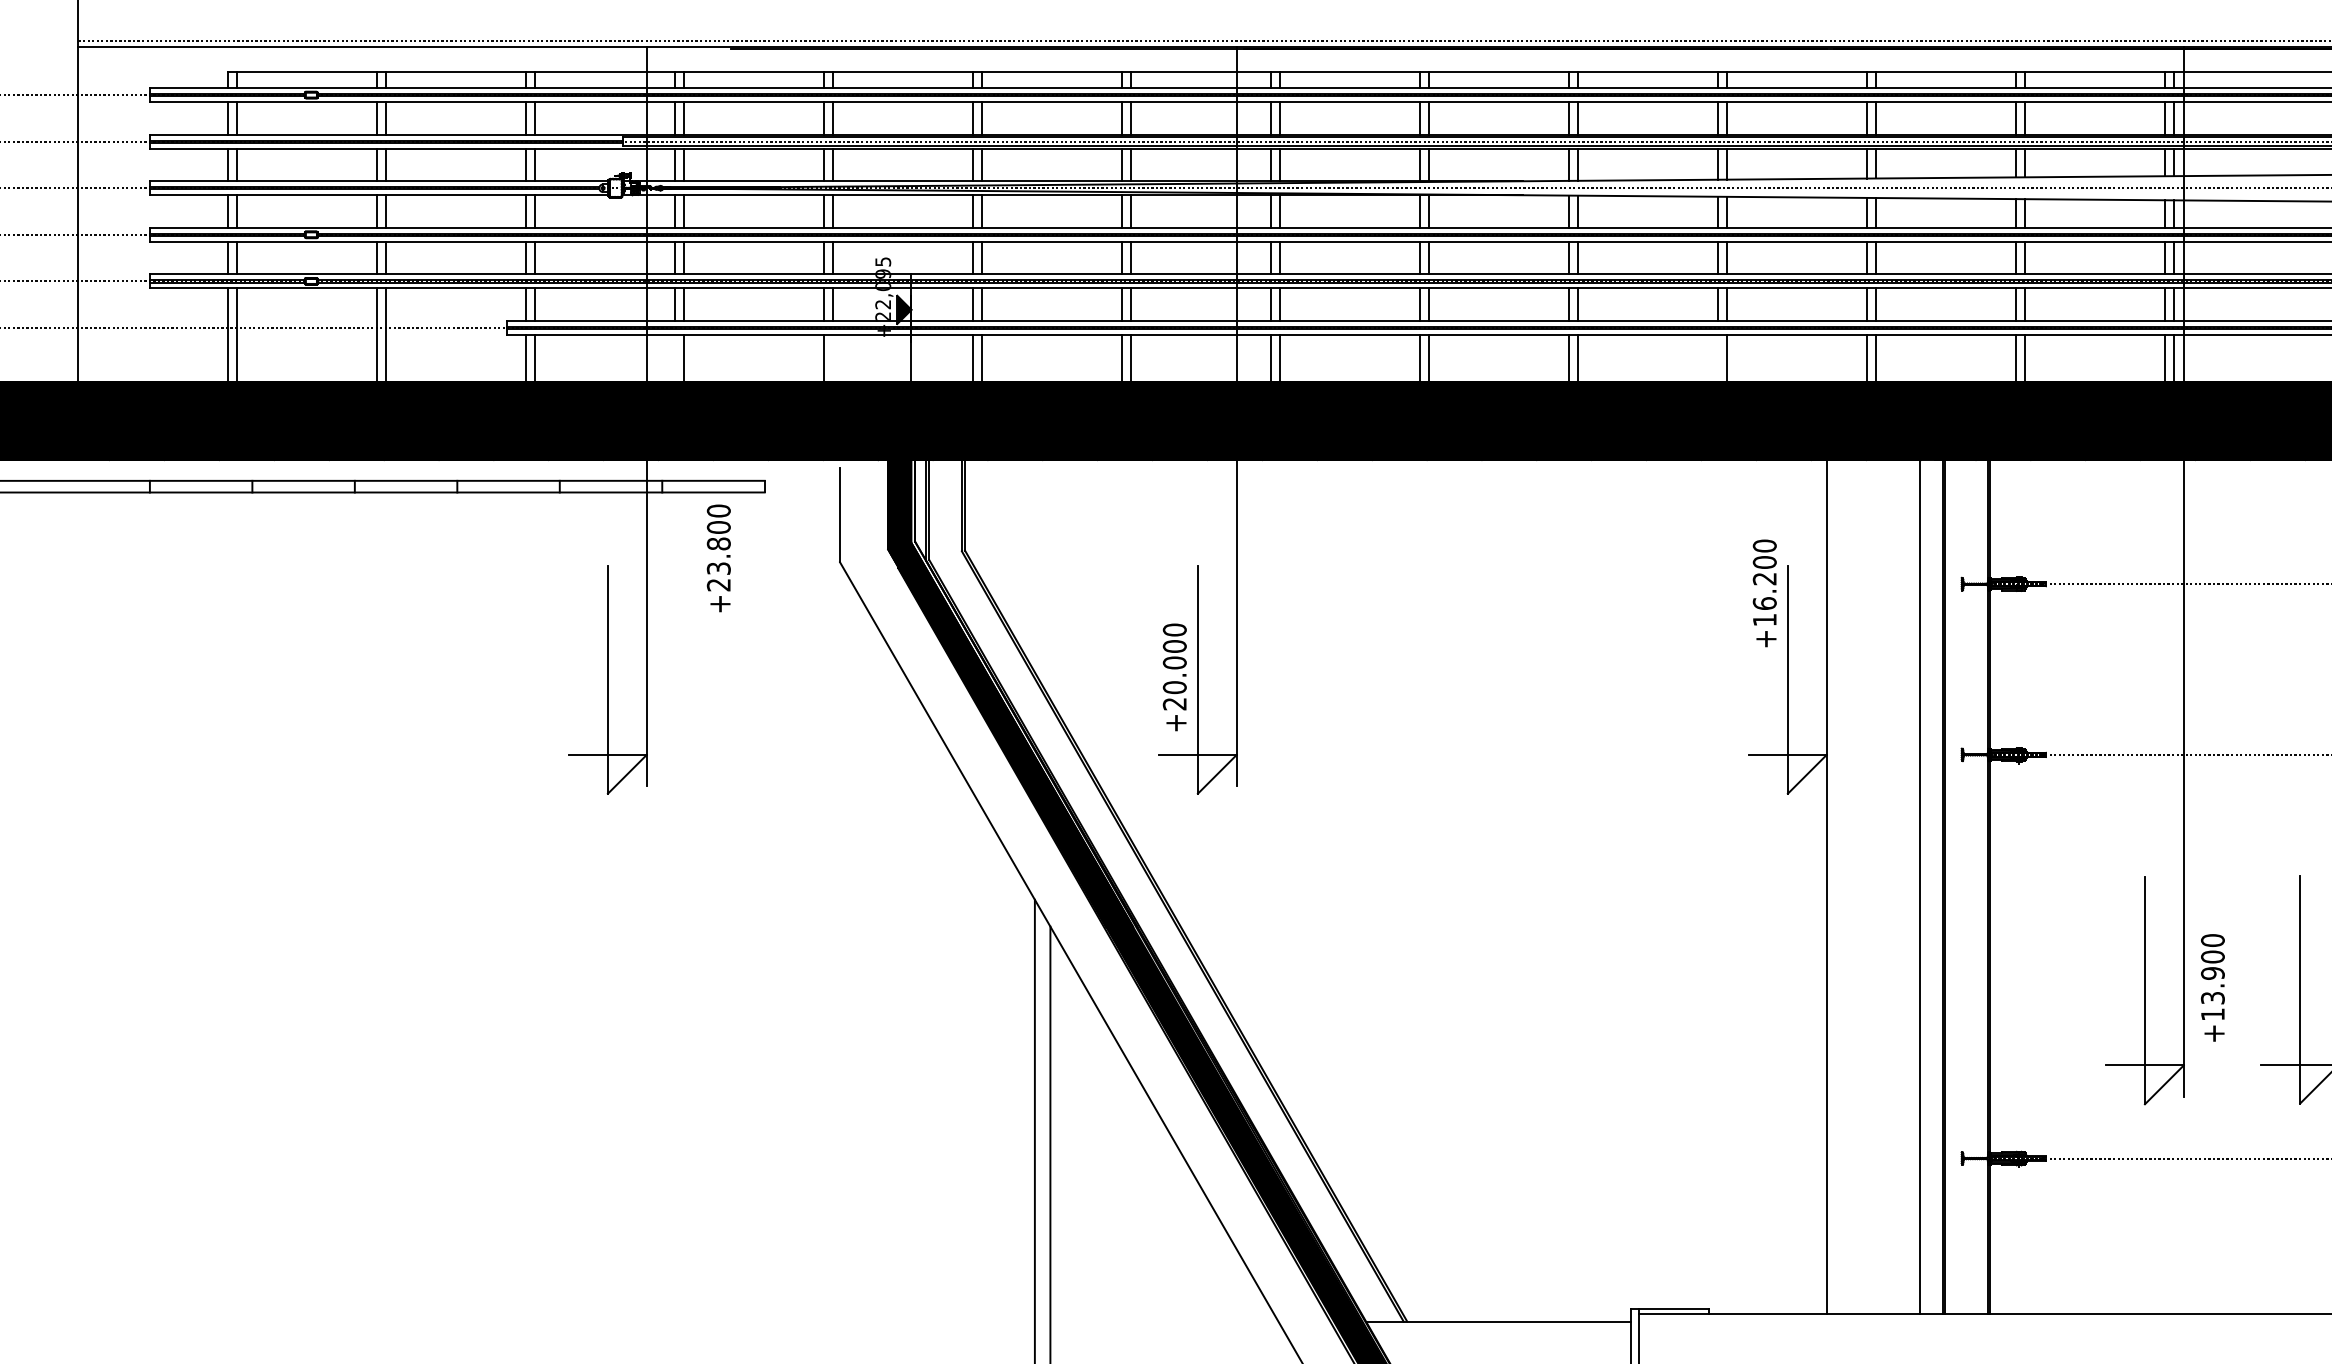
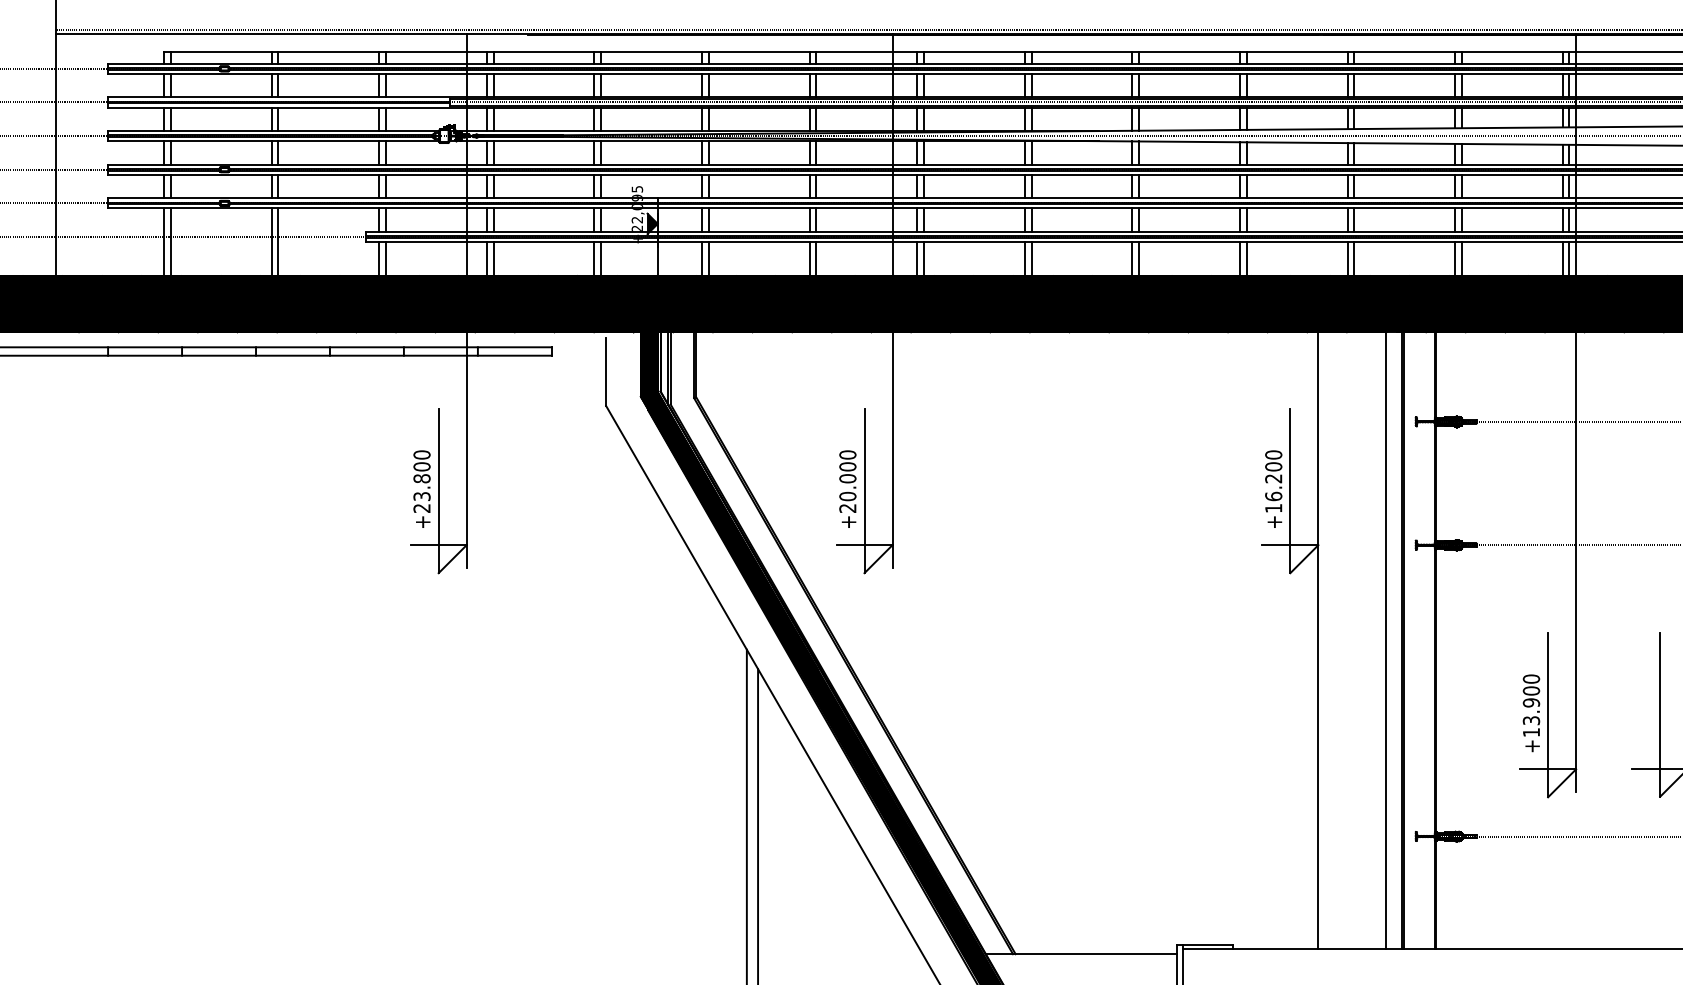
line: (674, 358) -> (486, 258), added
line: (833, 358) -> (601, 258), added
line: (1718, 358) -> (1240, 258), added
text: (718, 558) -> (421, 489), moved
text: (1764, 593) -> (1273, 489), moved
text: (2212, 987) -> (1531, 713), moved

